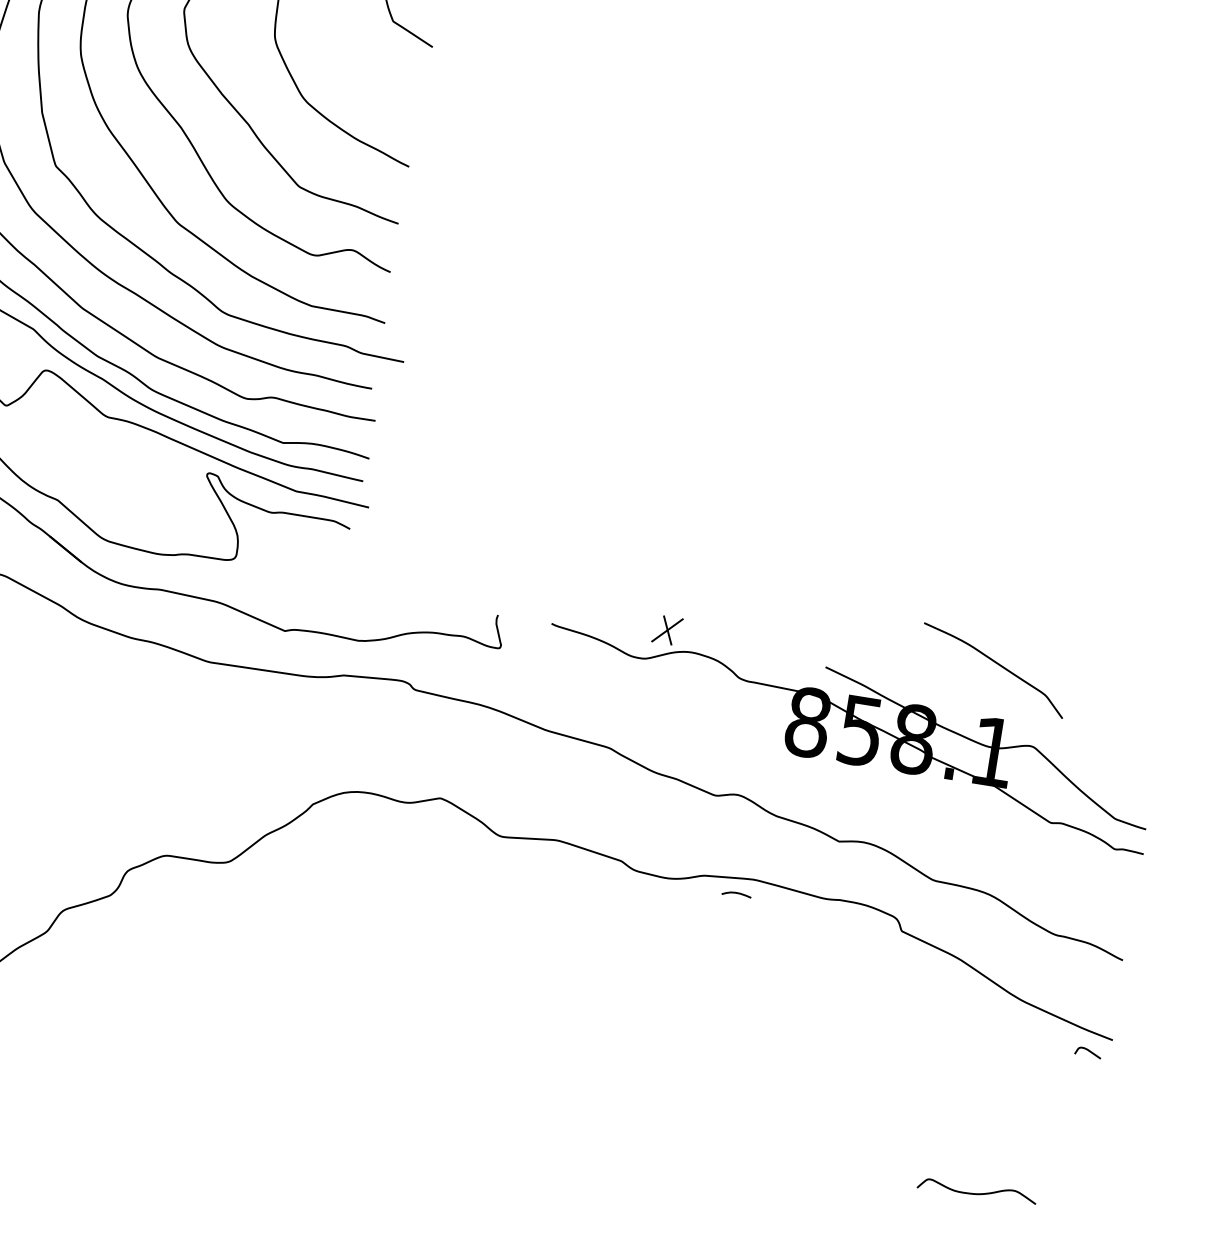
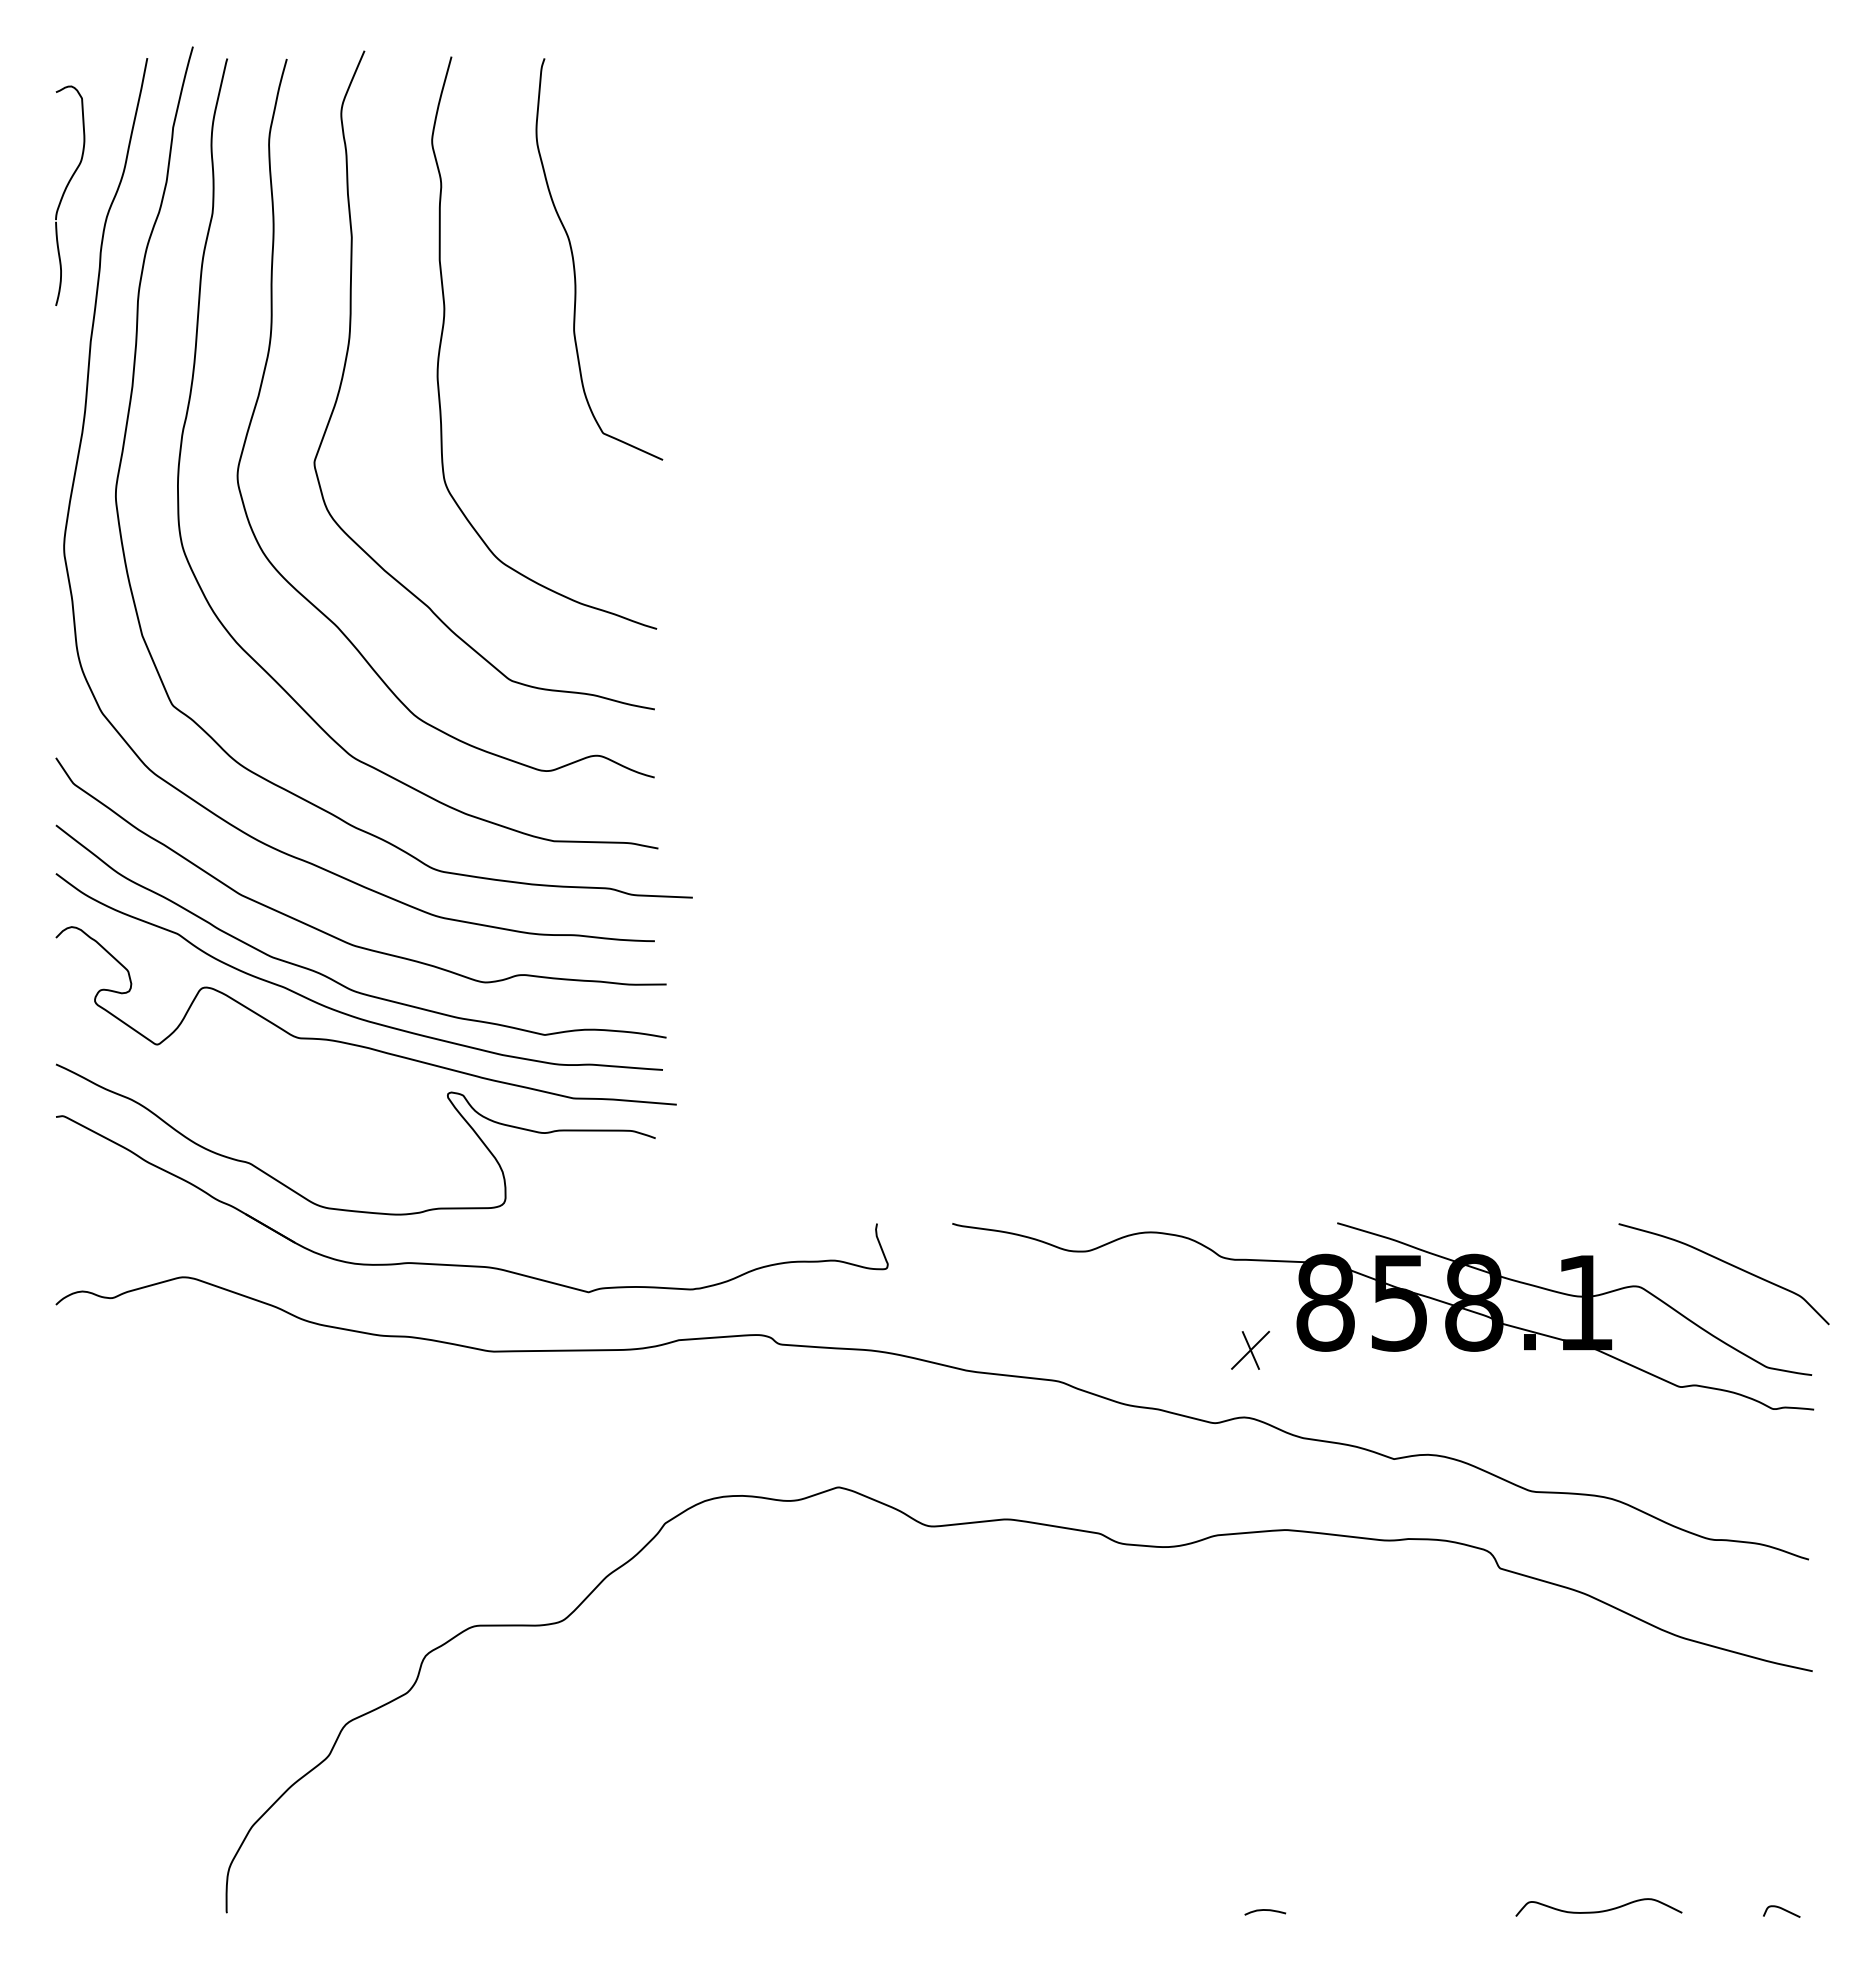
part: (667, 630) -> (1250, 1350), moved
curve: (997, 664) -> (1727, 1264), moved
curve: (736, 893) -> (1265, 1910), moved
curve: (1088, 1051) -> (1781, 1909), moved
curve: (977, 1193) -> (1600, 1910), moved

